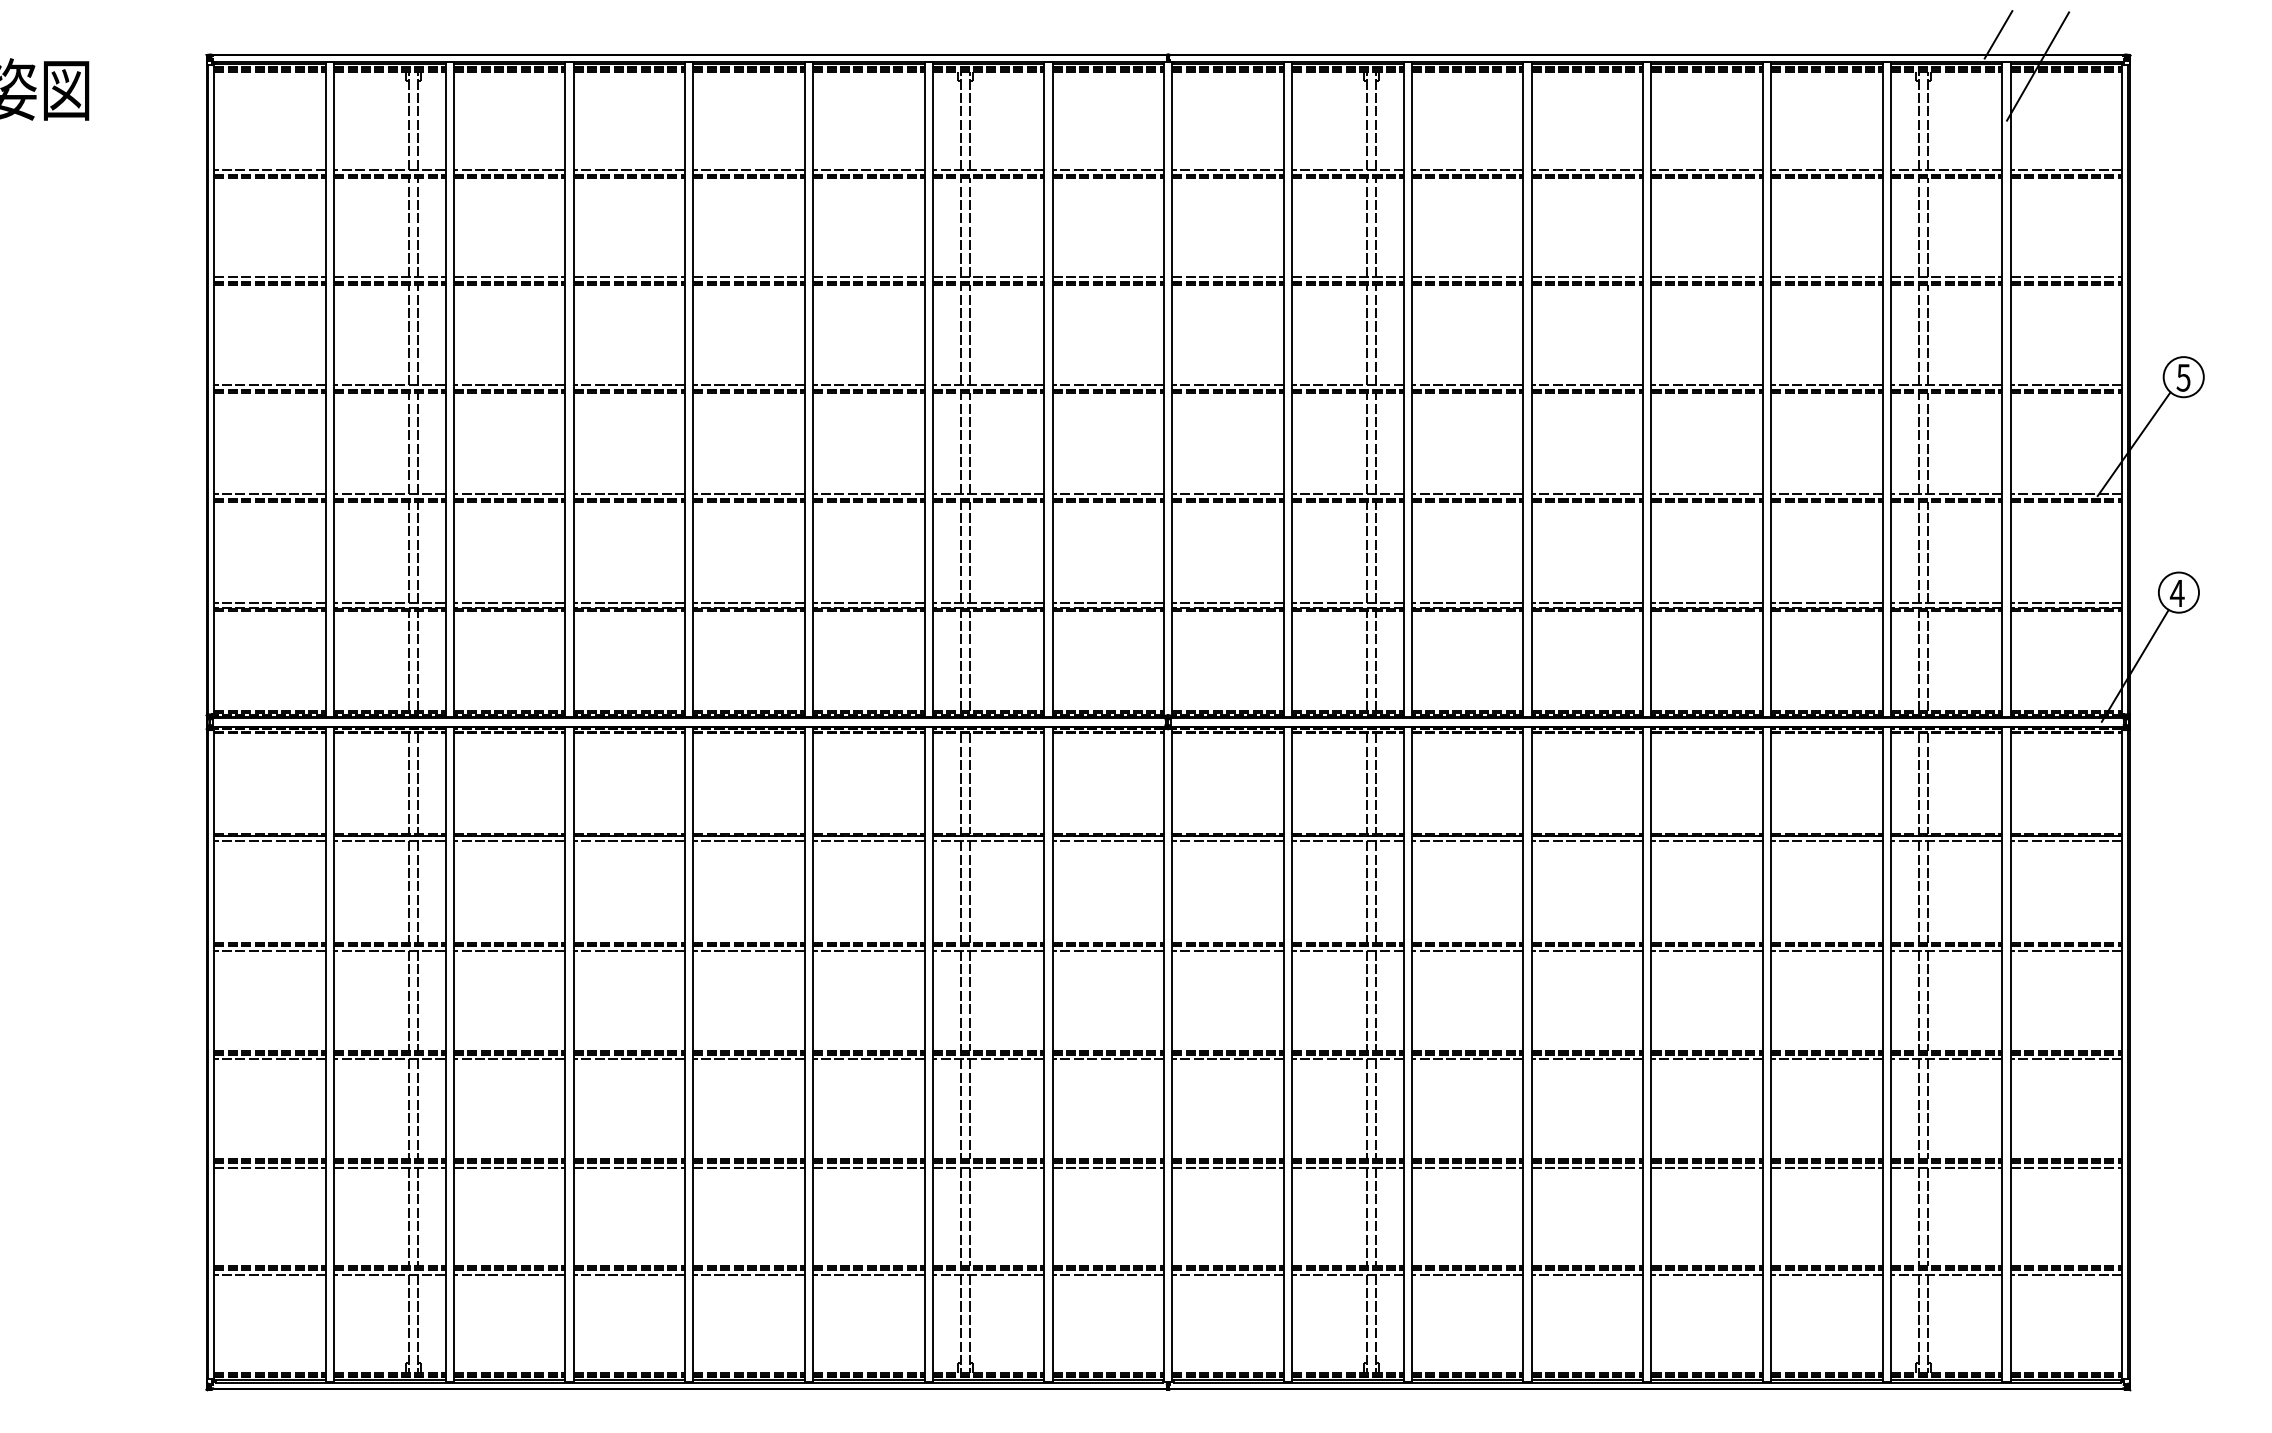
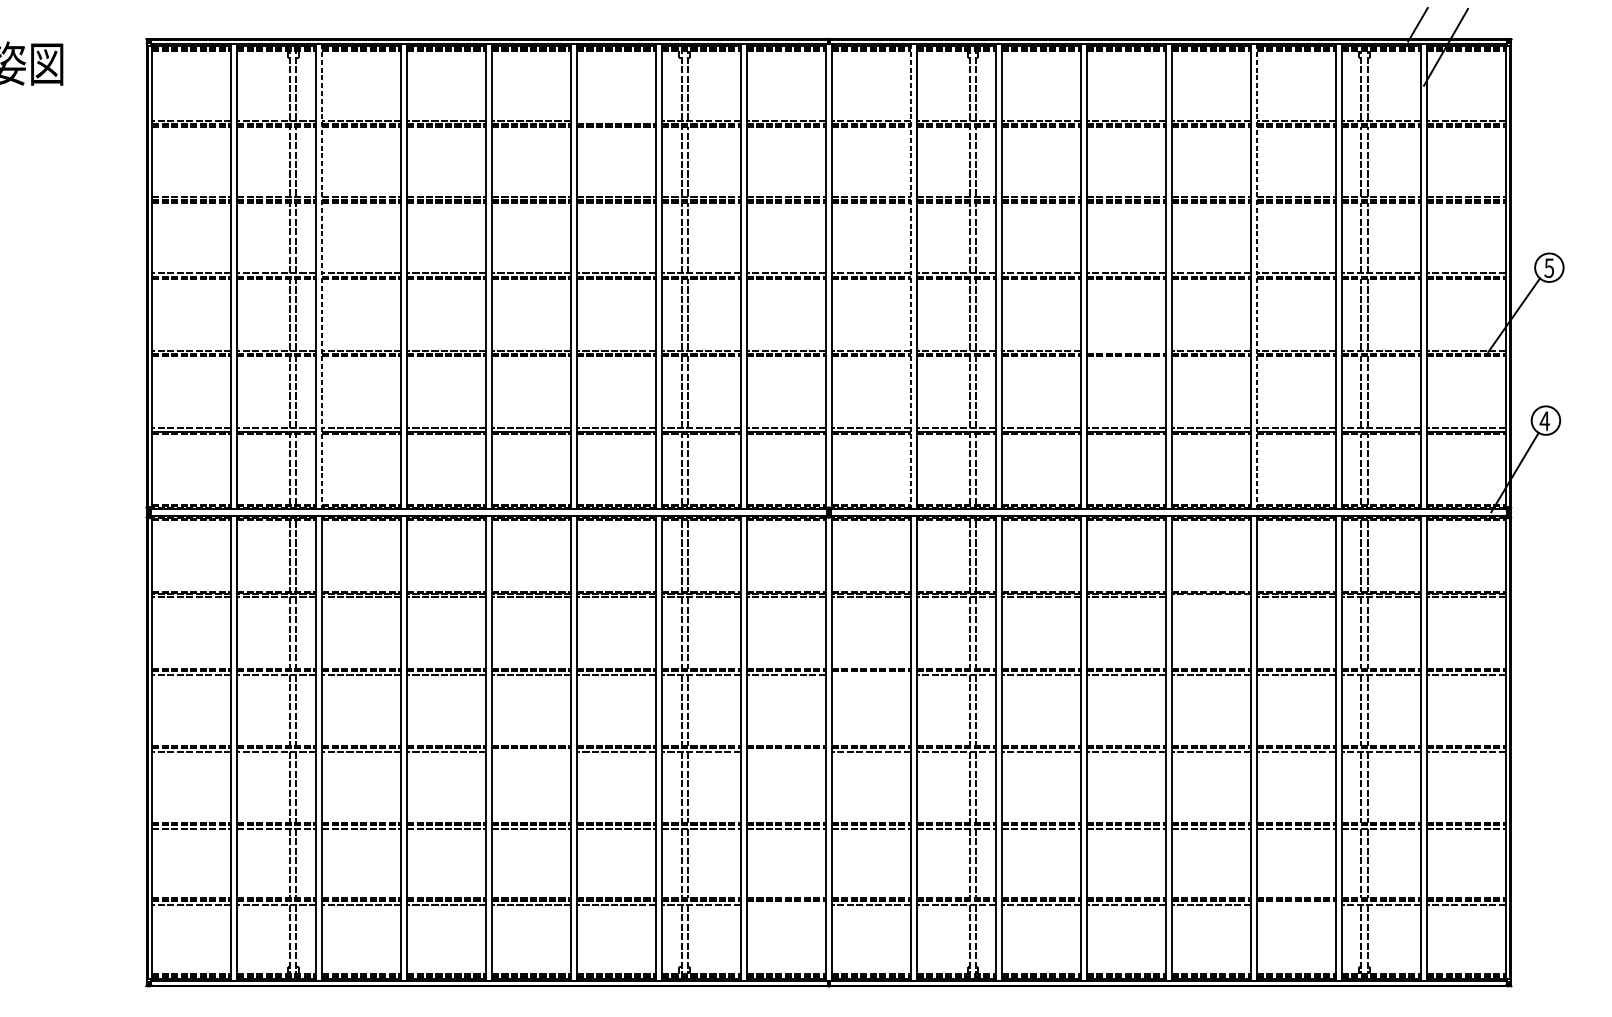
line: (868, 169) -> (616, 120), removed
line: (453, 389) -> (321, 276), solid -> dashed
line: (1283, 389) -> (910, 276), solid -> dashed
line: (1771, 389) -> (1256, 276), solid -> dashed
line: (1587, 493) -> (1126, 350), removed
line: (1706, 841) -> (1210, 597), removed
line: (1227, 950) -> (870, 674), removed
line: (748, 1059) -> (531, 751), removed
line: (1108, 1059) -> (786, 751), removed
line: (1108, 1274) -> (786, 904), removed
line: (1826, 1274) -> (1295, 904), removed

